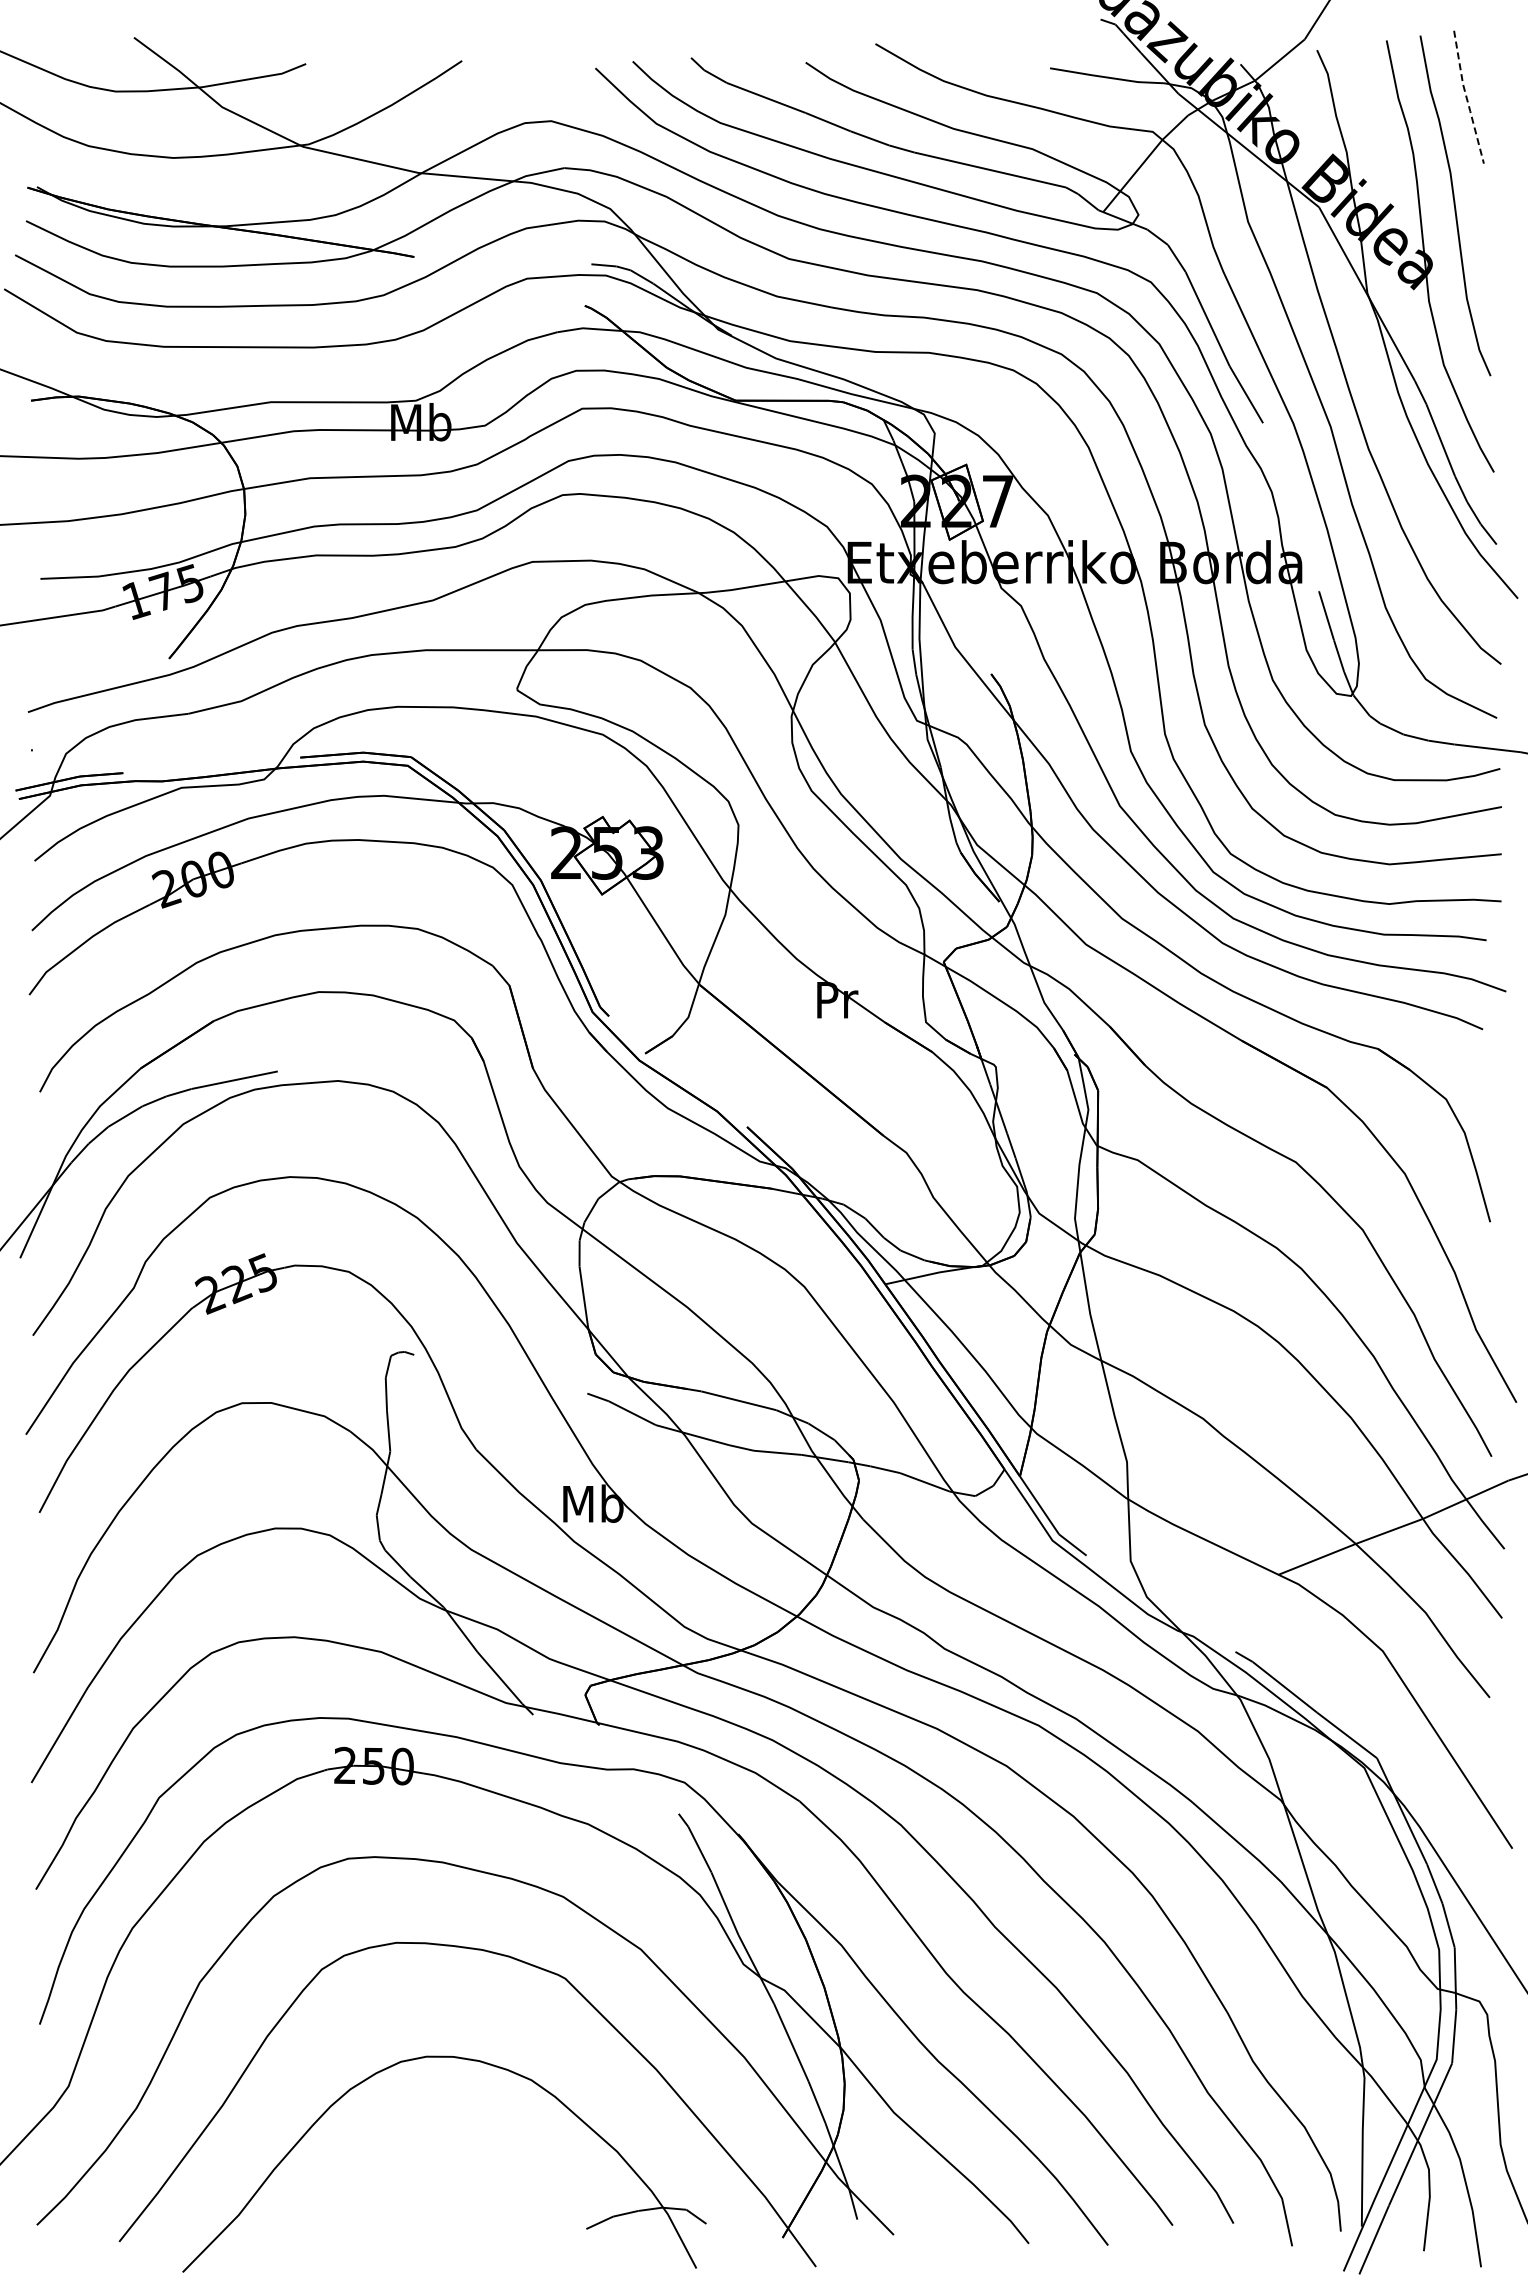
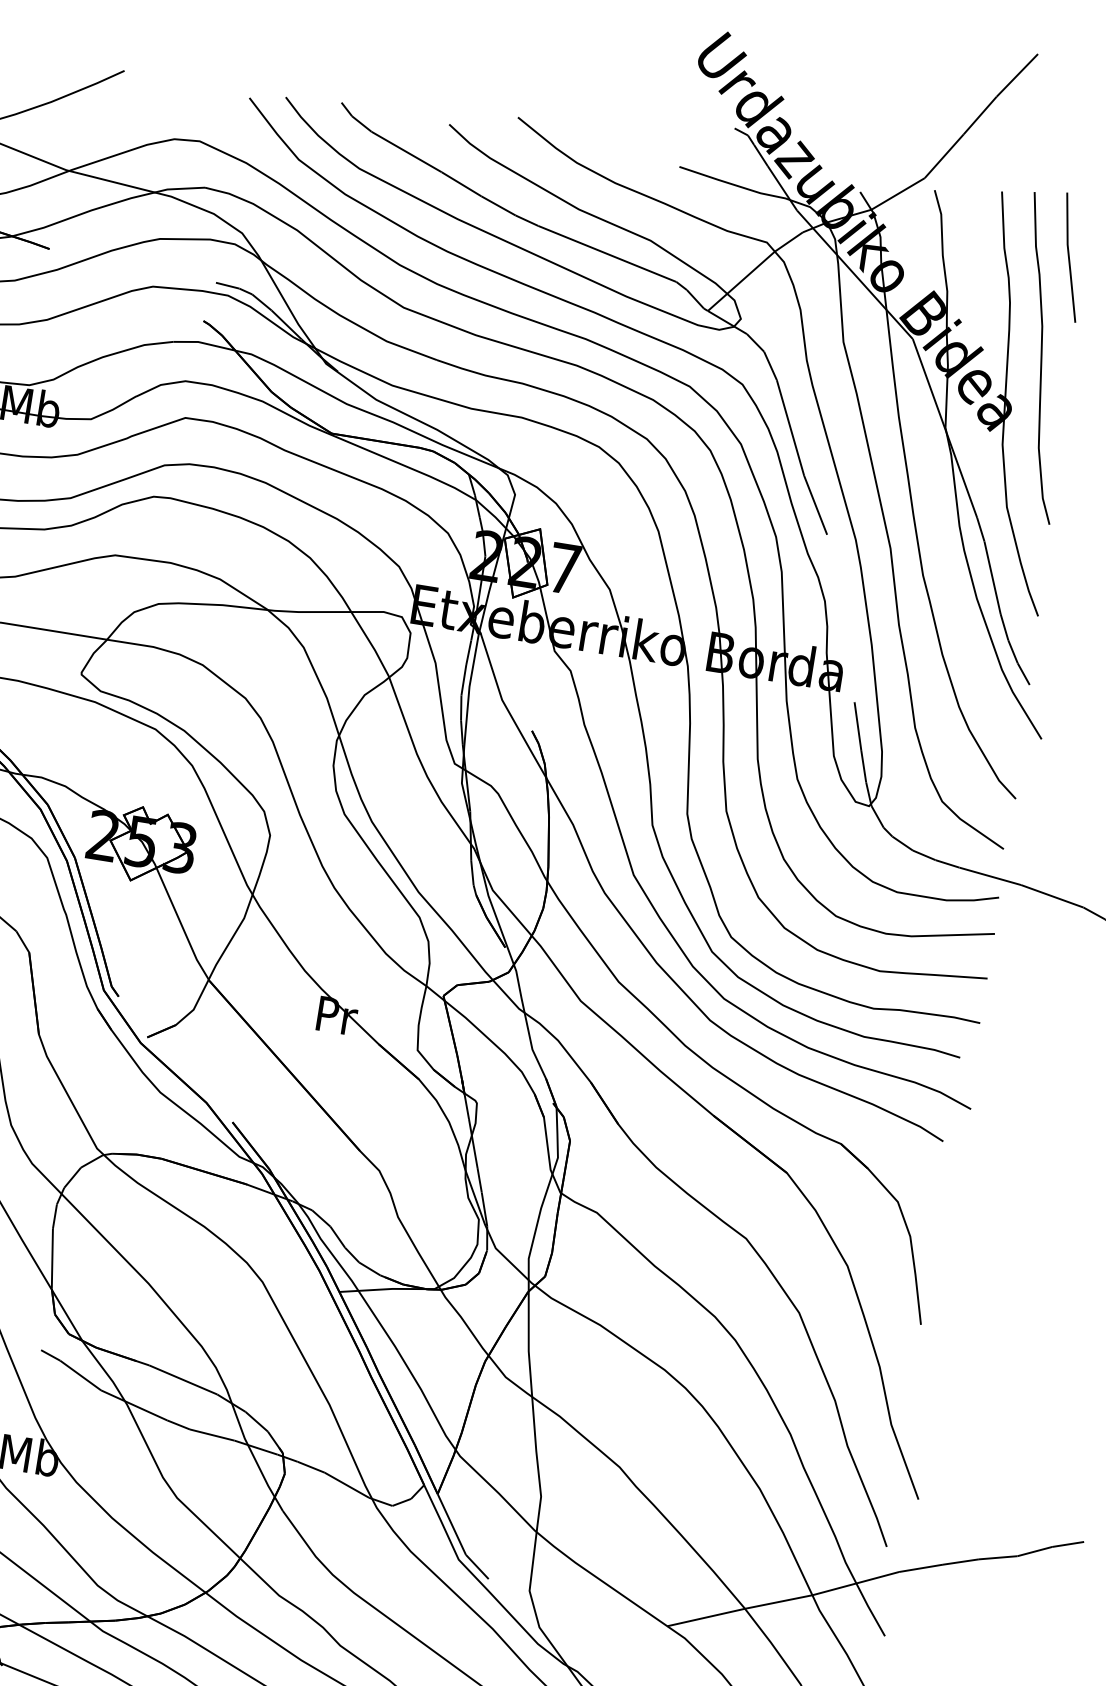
line: (1466, 97) -> (1068, 257), dashed -> solid

